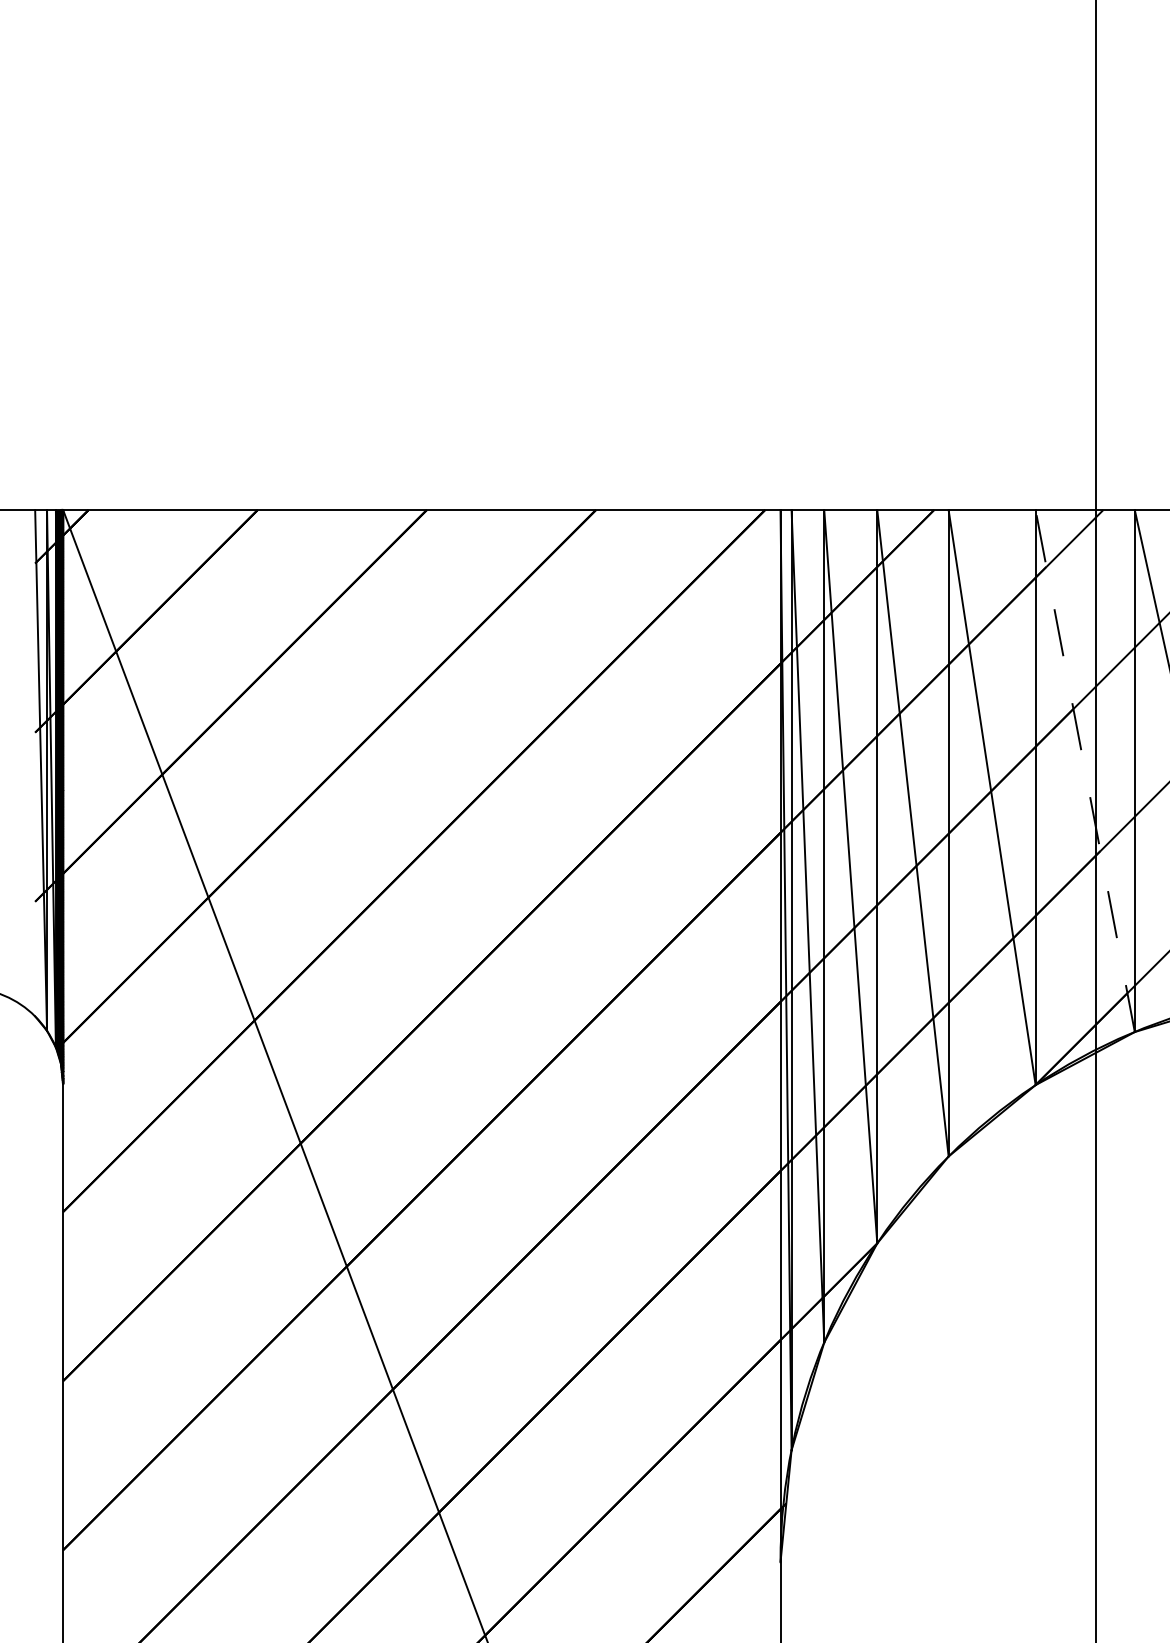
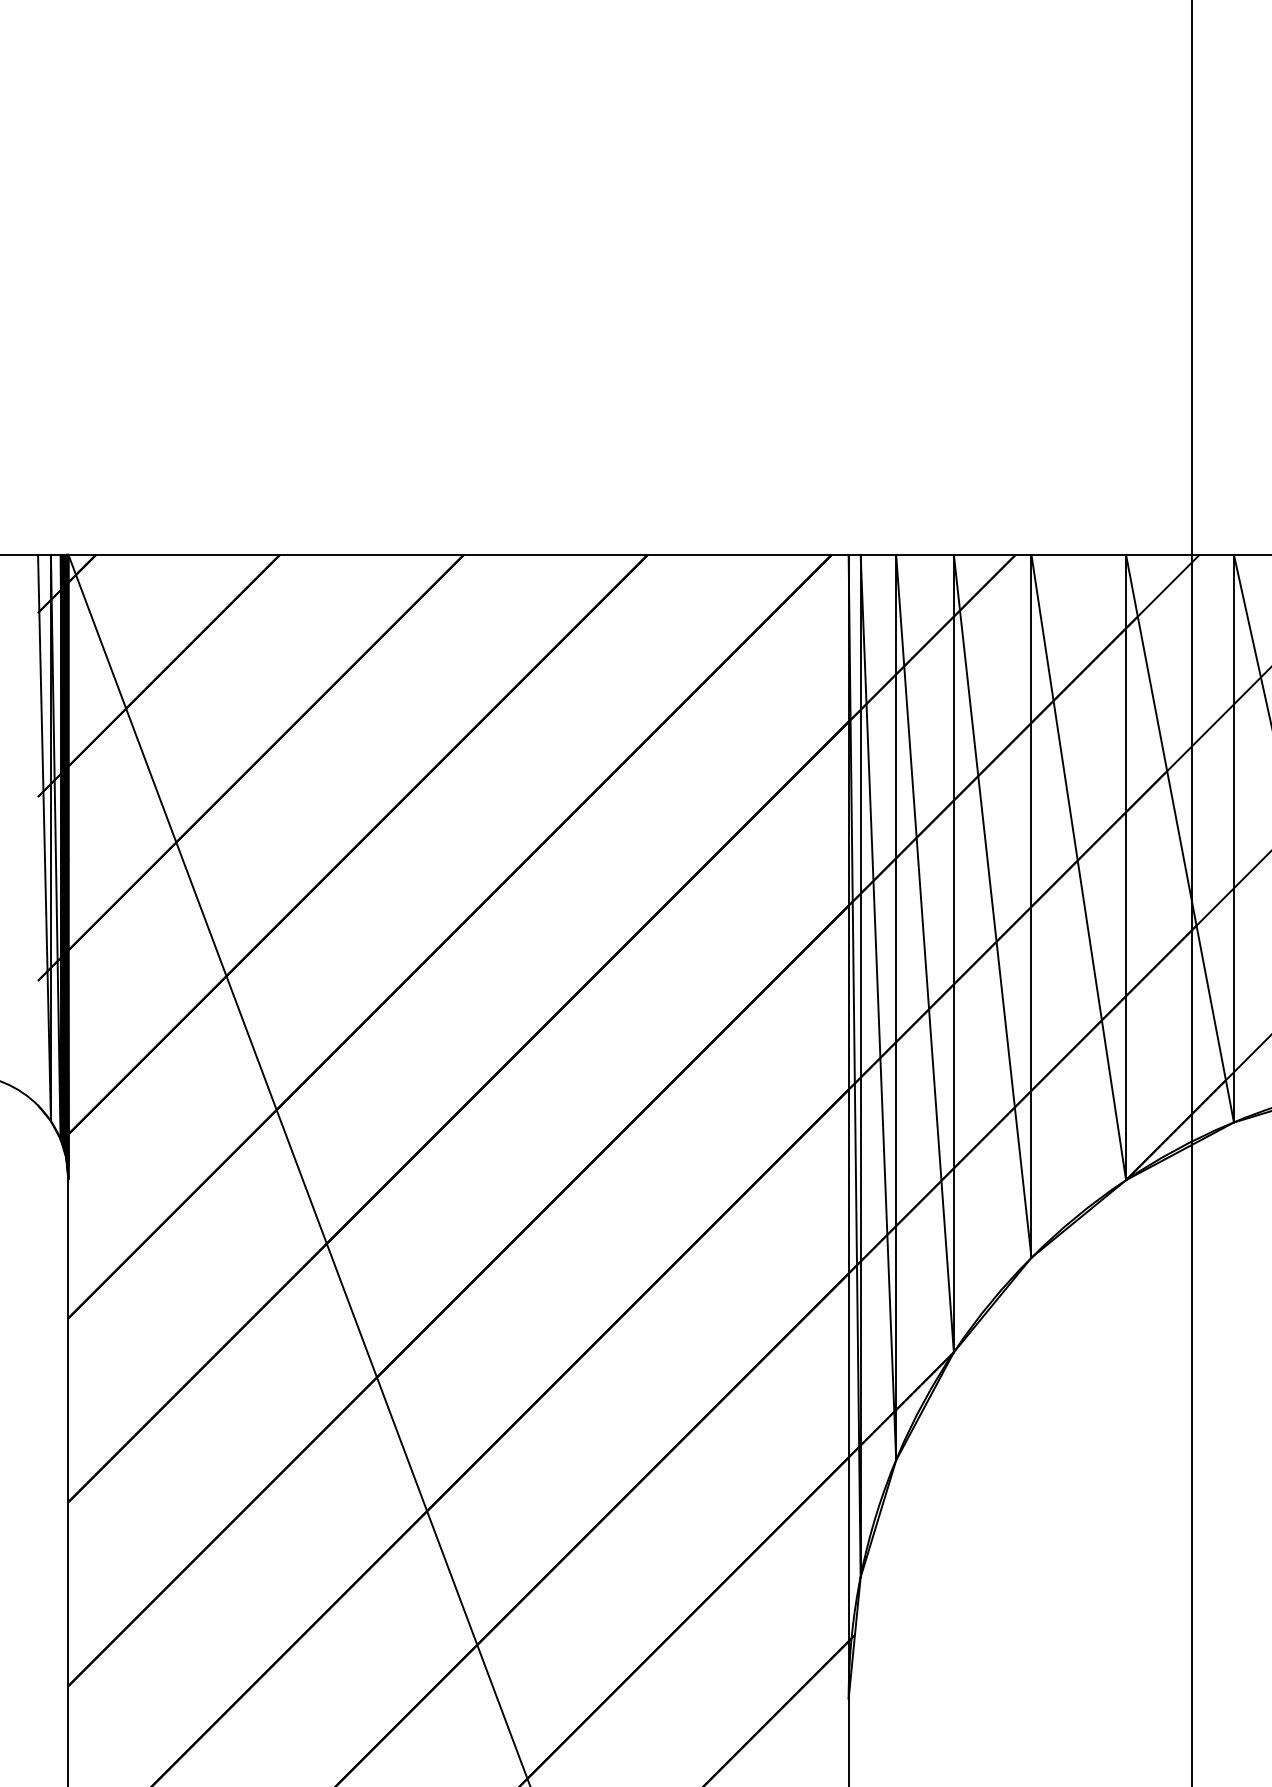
line: (1085, 770) -> (1180, 838), dashed -> solid

